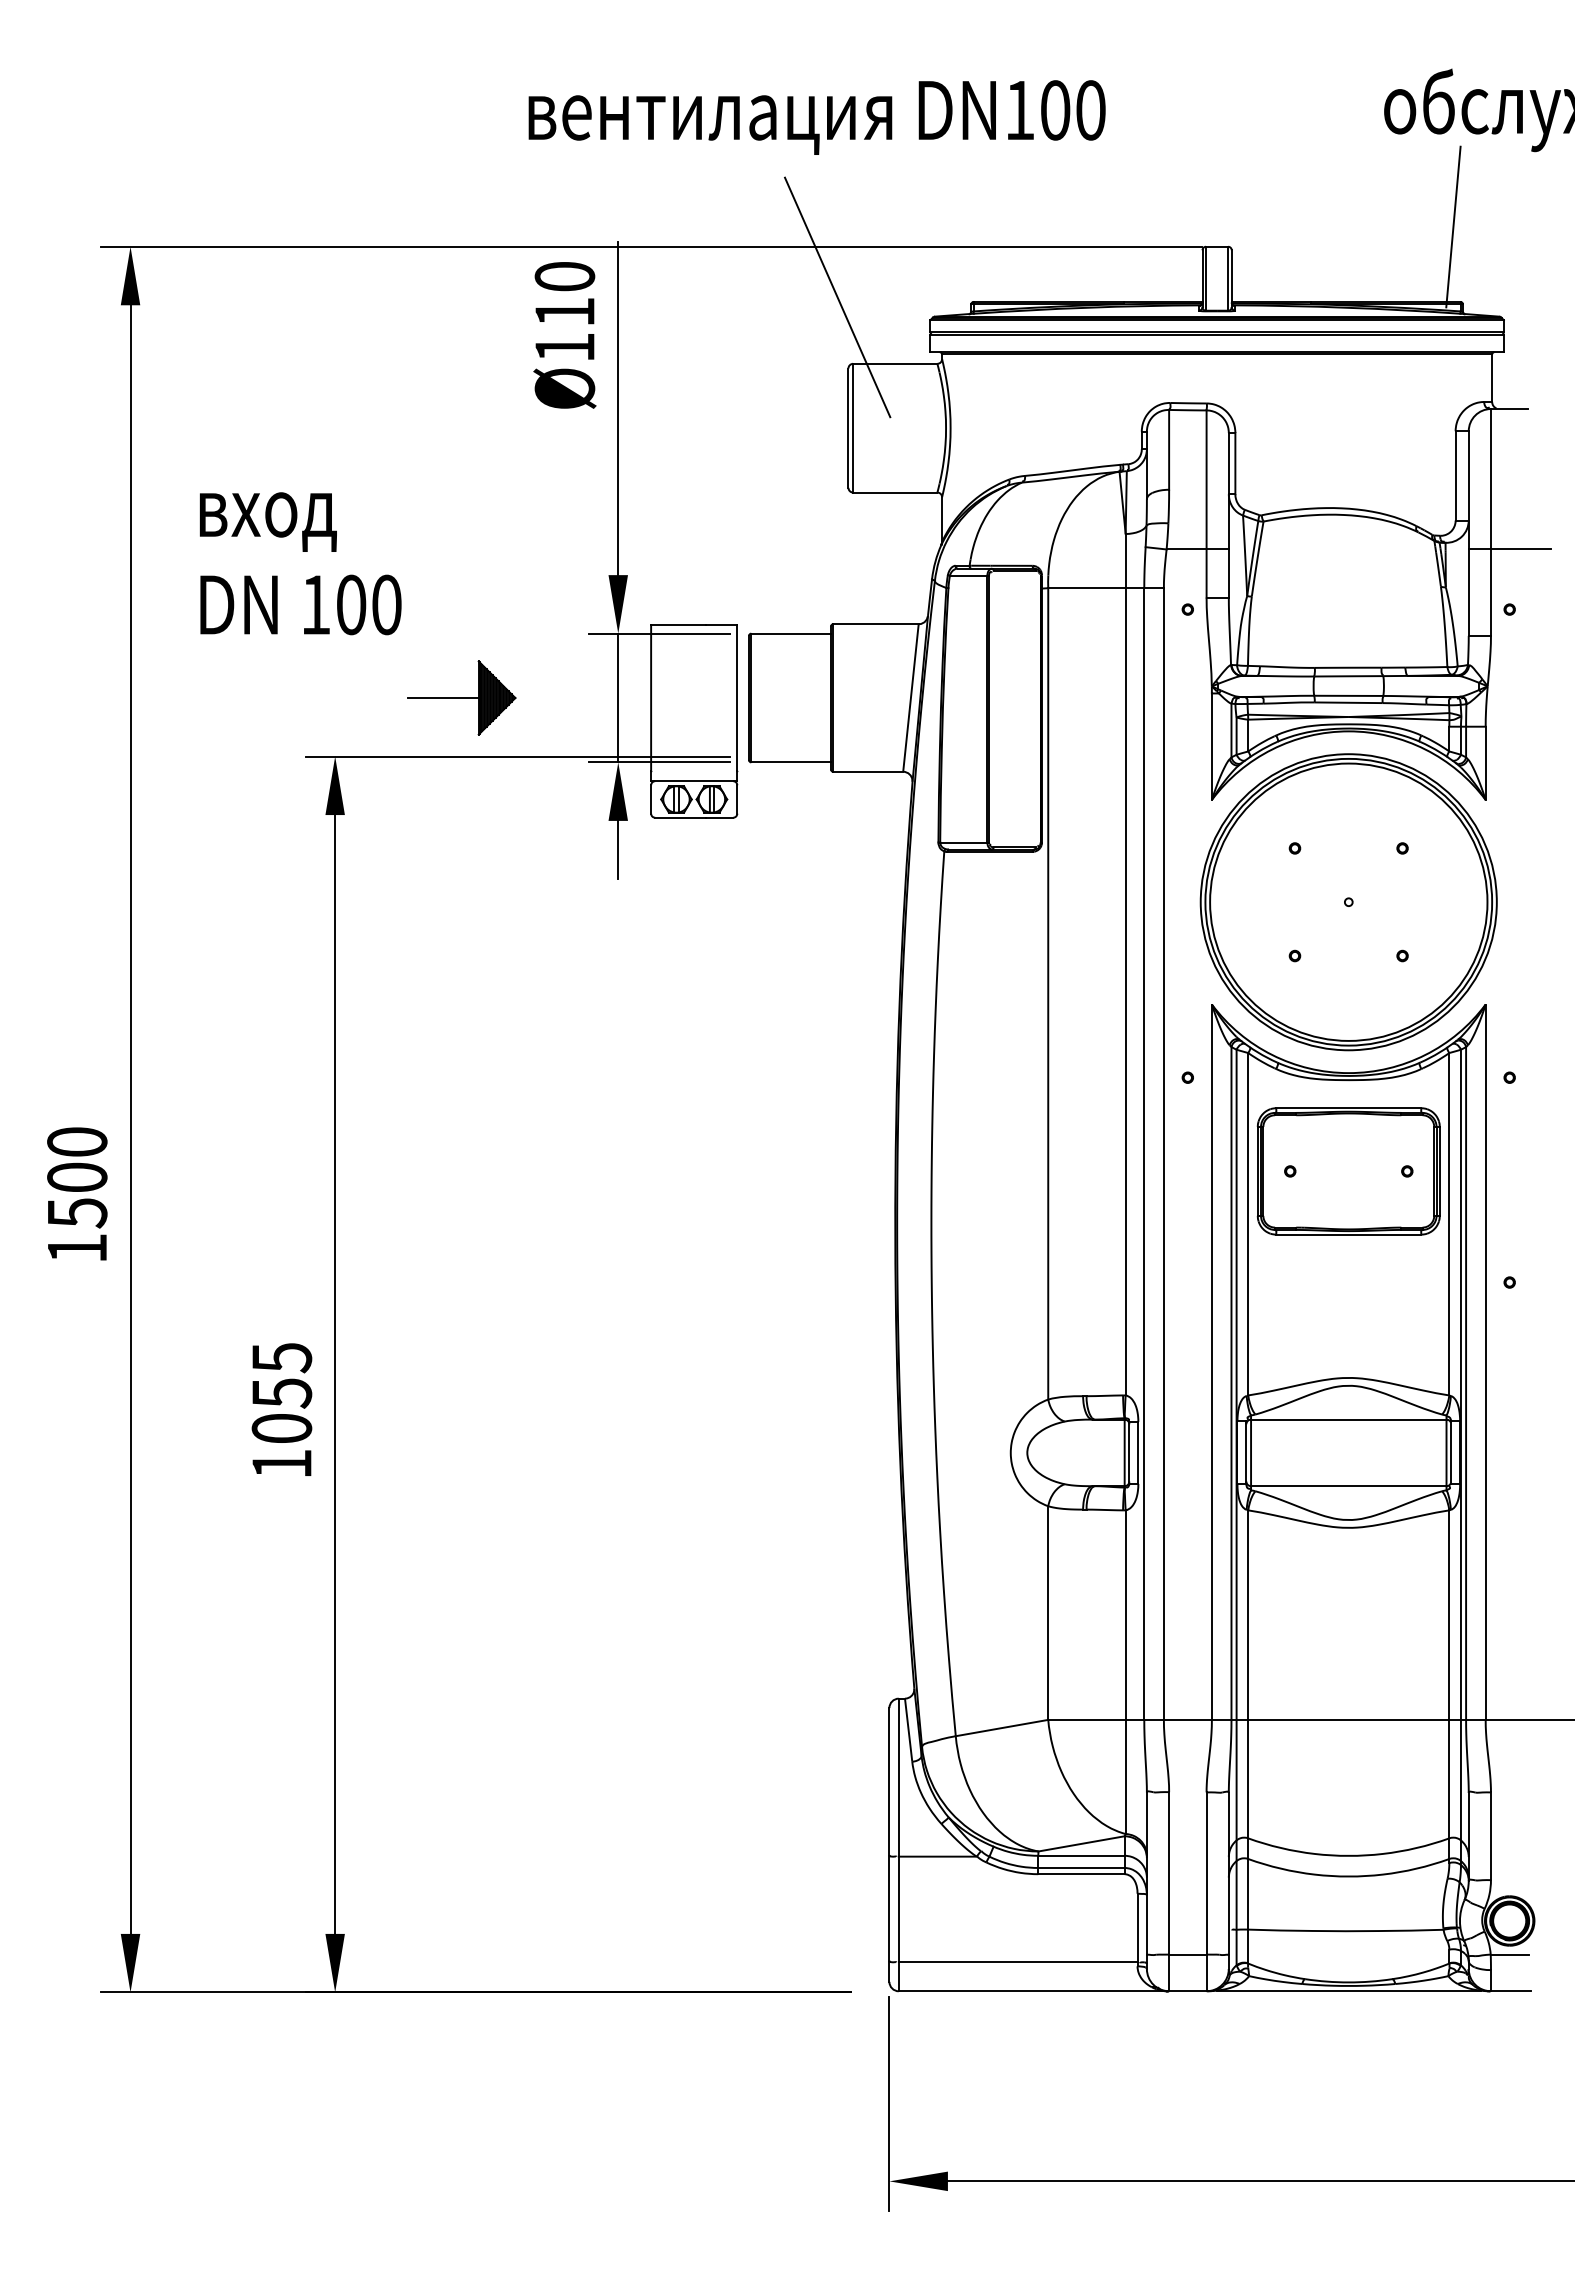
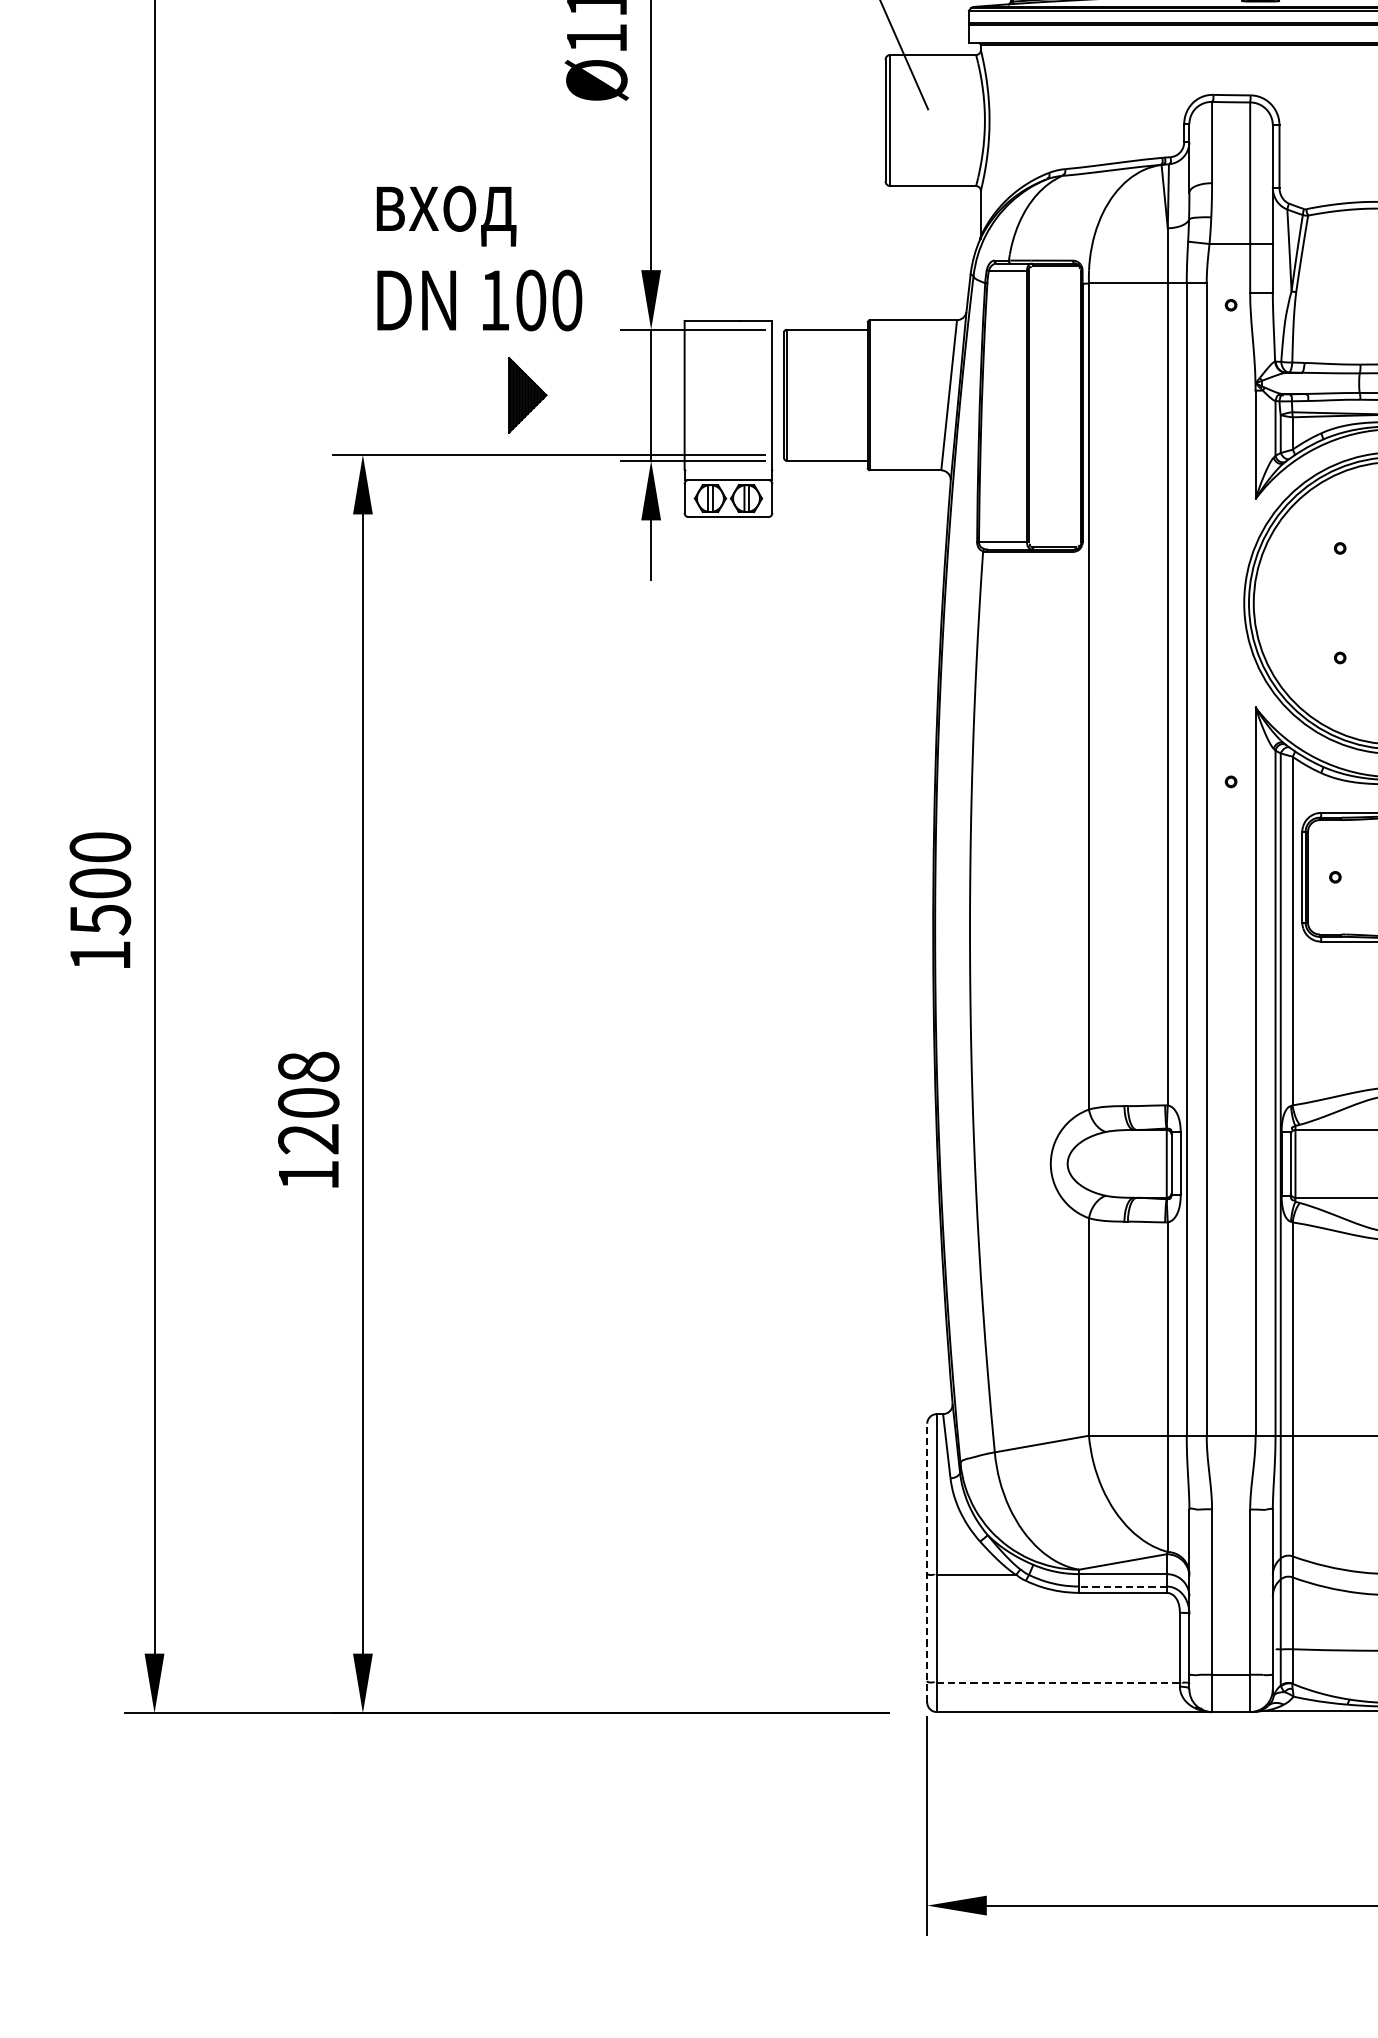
text: (300, 563) -> (479, 258), moved
line: (443, 698) -> (473, 395), removed
text: (281, 1392) -> (308, 1102), 1055 -> 1208
line: (889, 1844) -> (927, 1562), solid -> dashed
line: (1080, 1867) -> (1121, 1586), solid -> dashed
line: (1018, 1962) -> (1058, 1682), solid -> dashed

